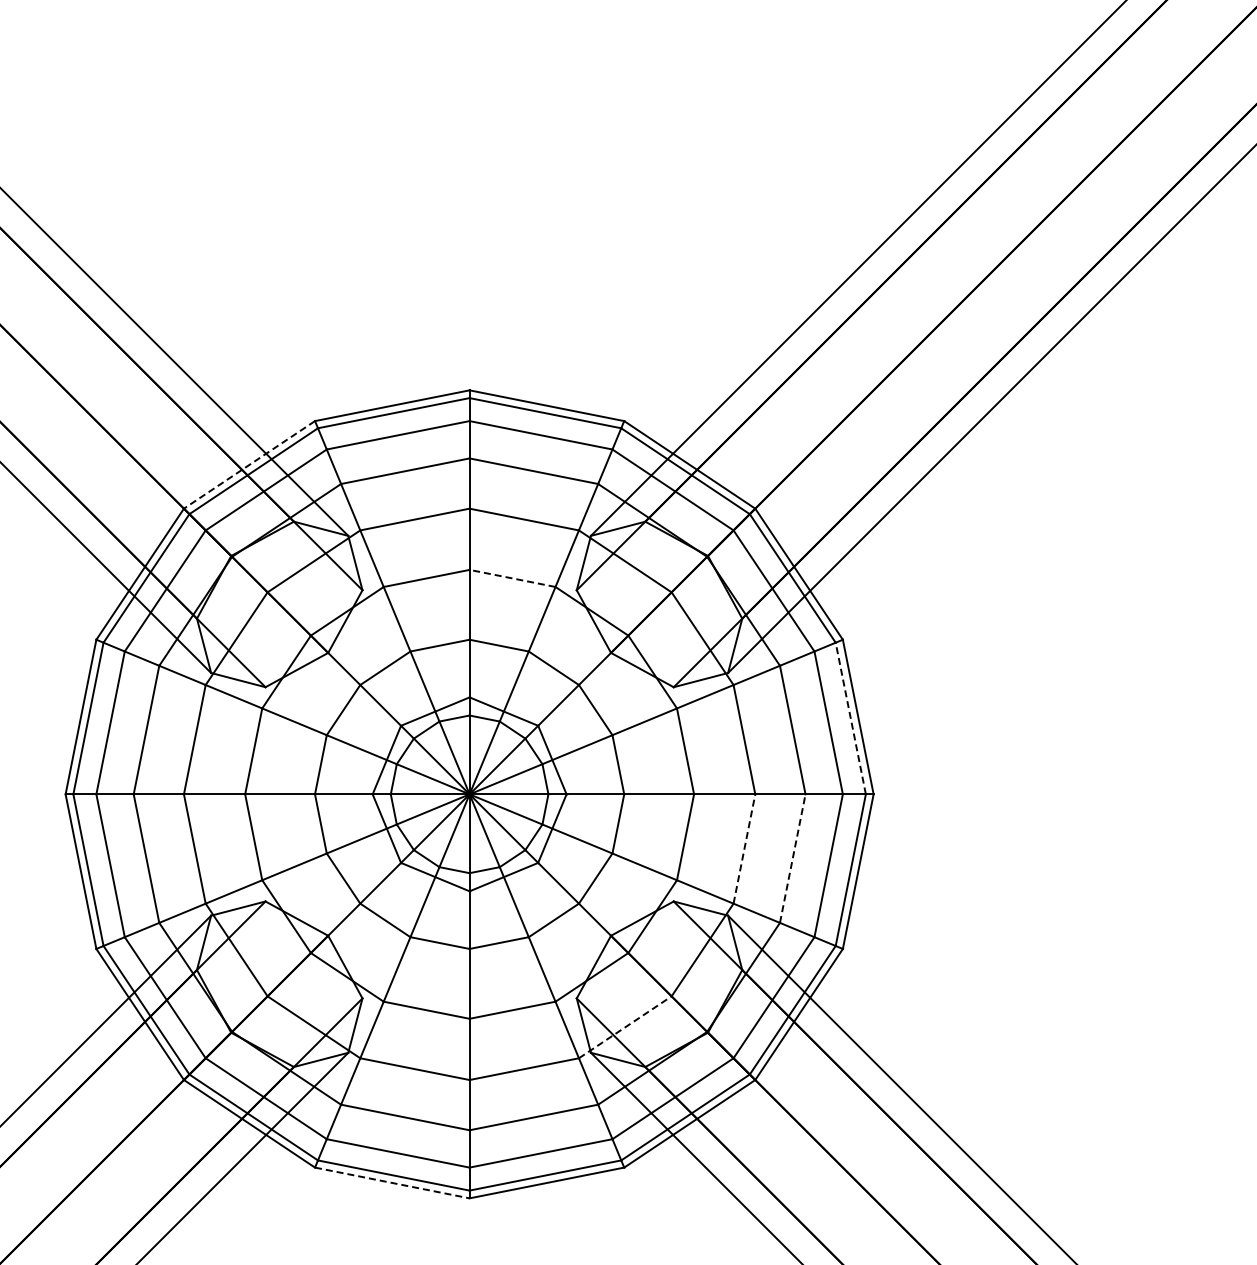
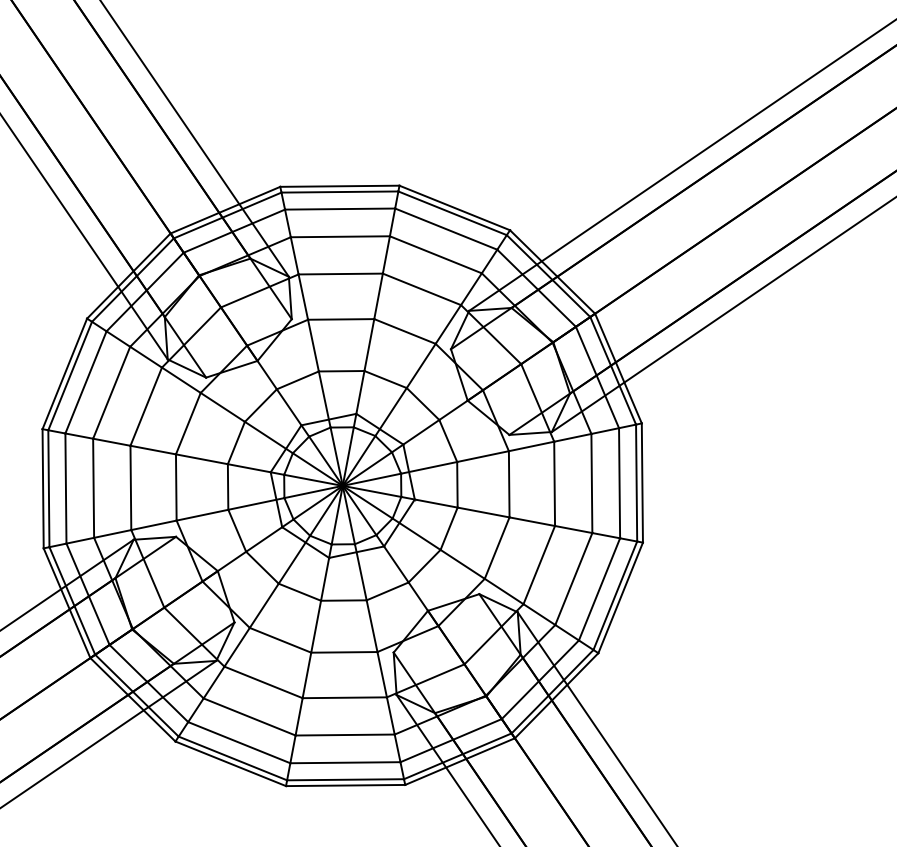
line: (249, 464) -> (225, 209), dashed -> solid
line: (512, 578) -> (404, 331), dashed -> solid
line: (850, 718) -> (636, 483), dashed -> solid
line: (744, 849) -> (539, 565), dashed -> solid
line: (792, 858) -> (573, 578), dashed -> solid
line: (625, 1027) -> (425, 681), dashed -> solid
line: (392, 1182) -> (230, 763), dashed -> solid

